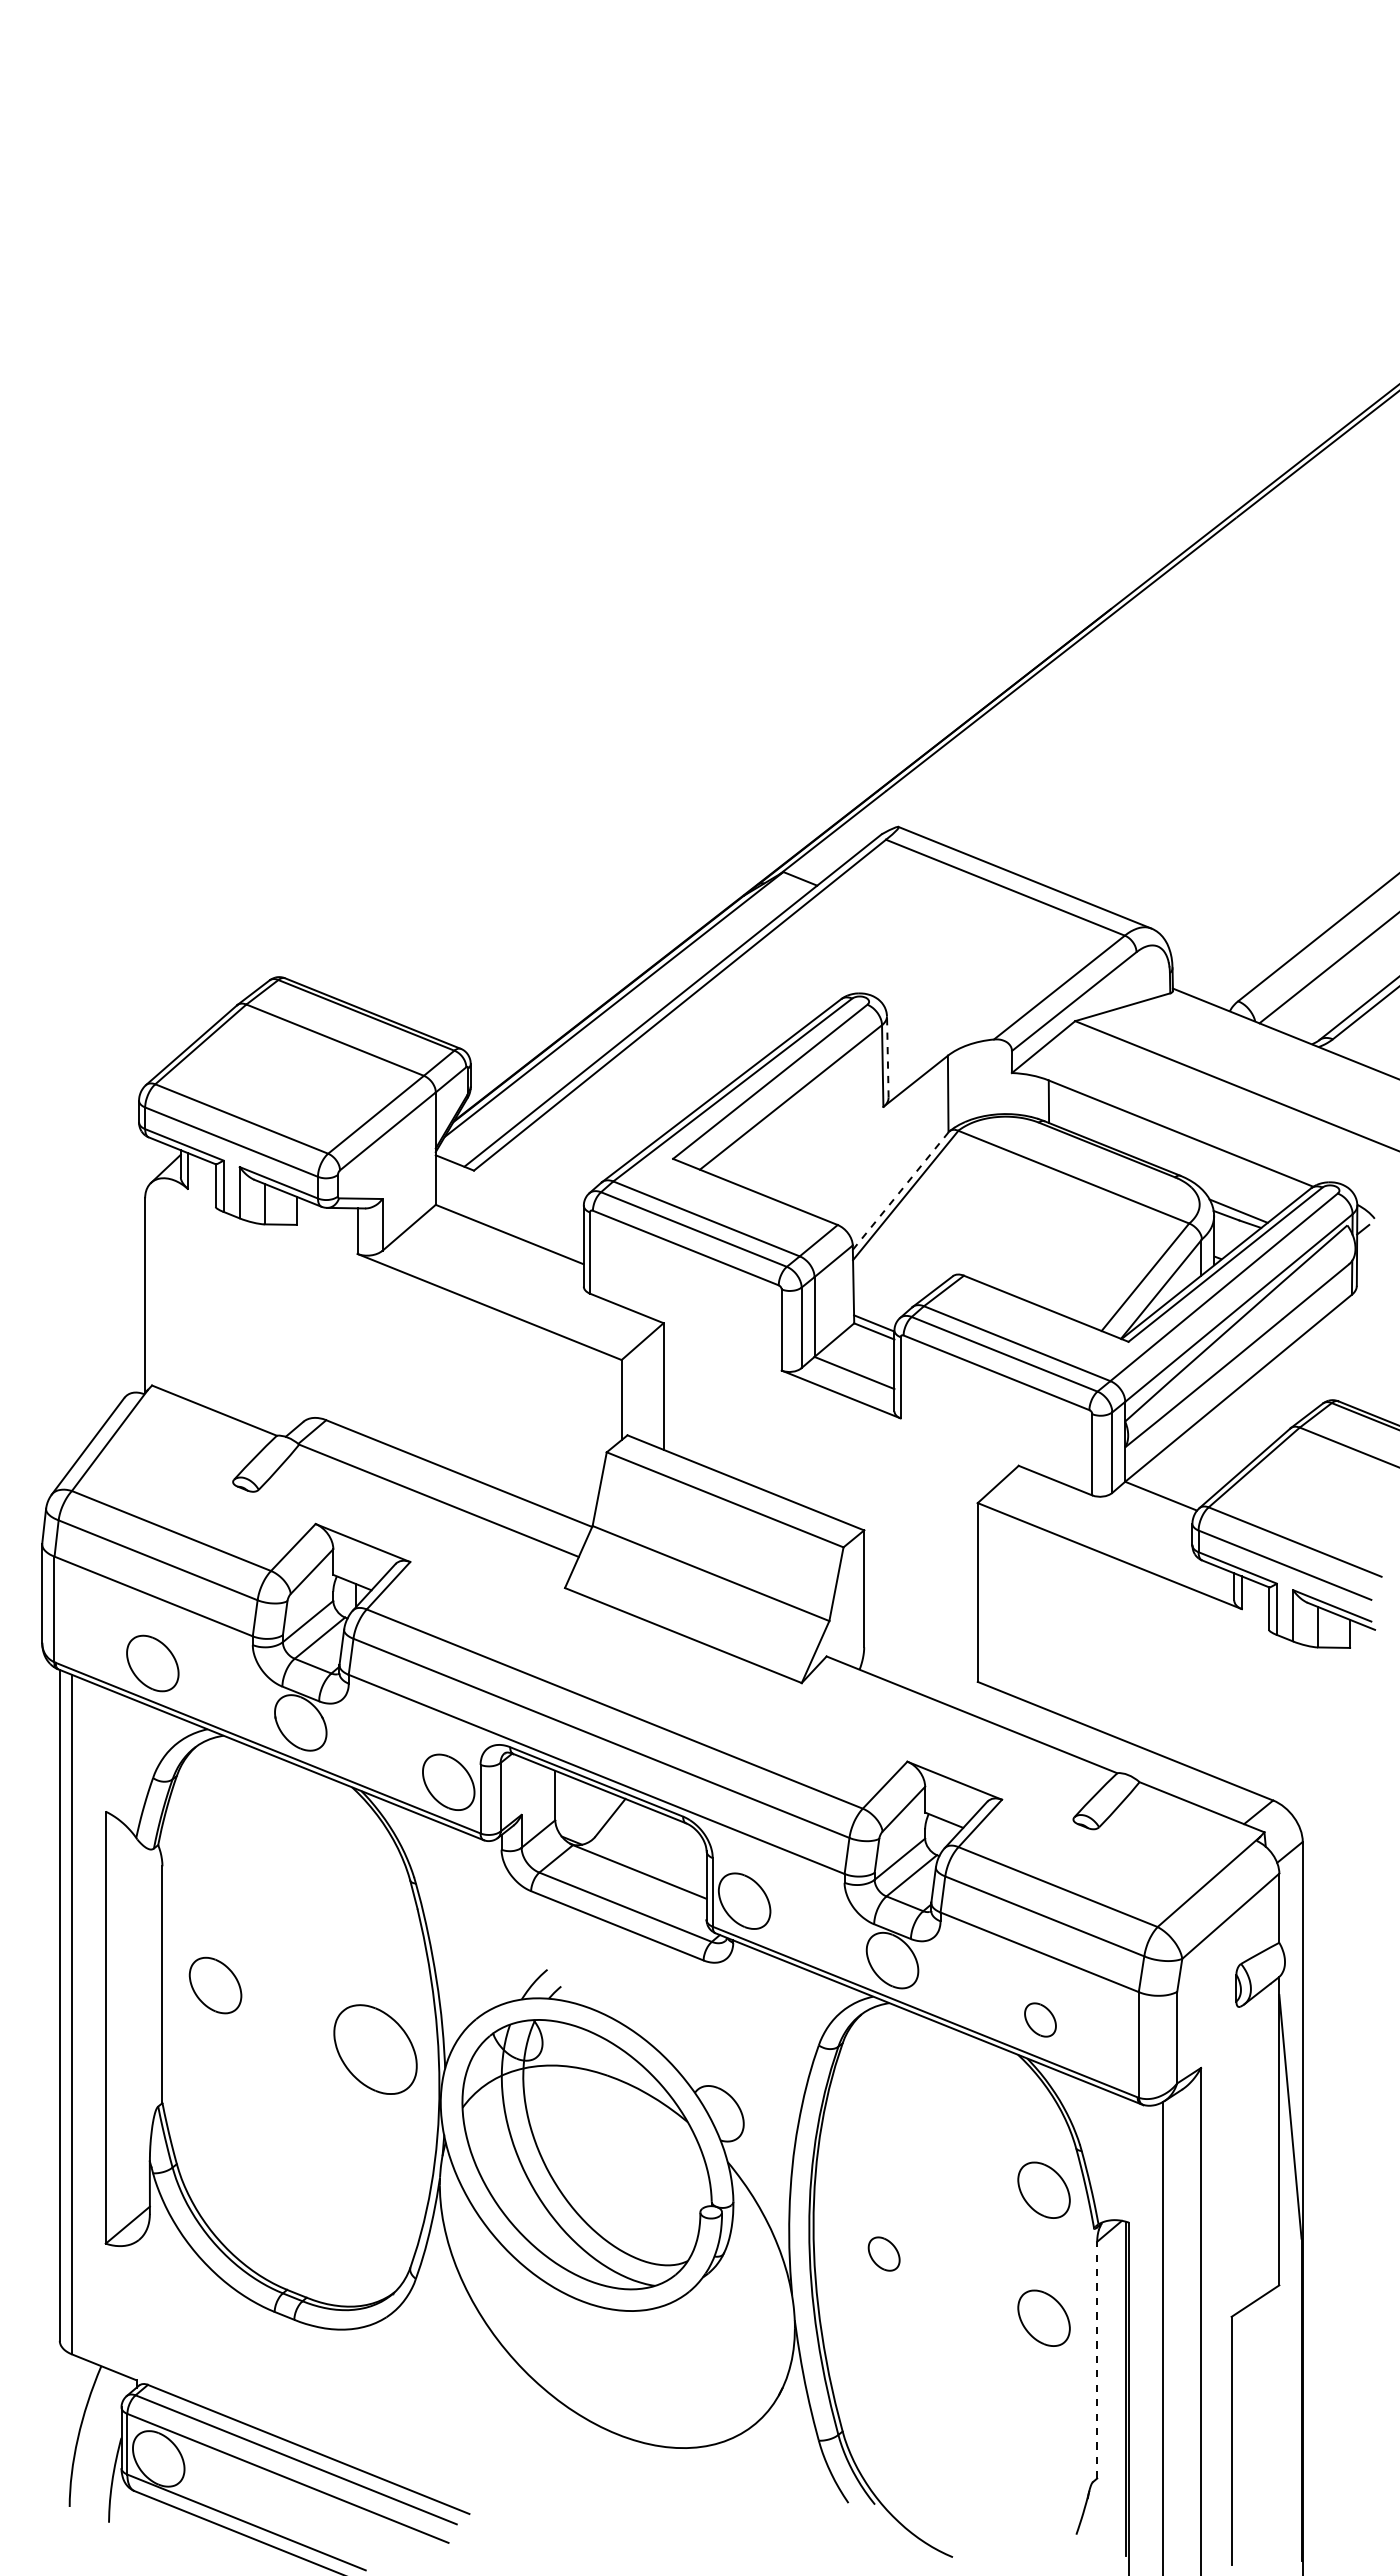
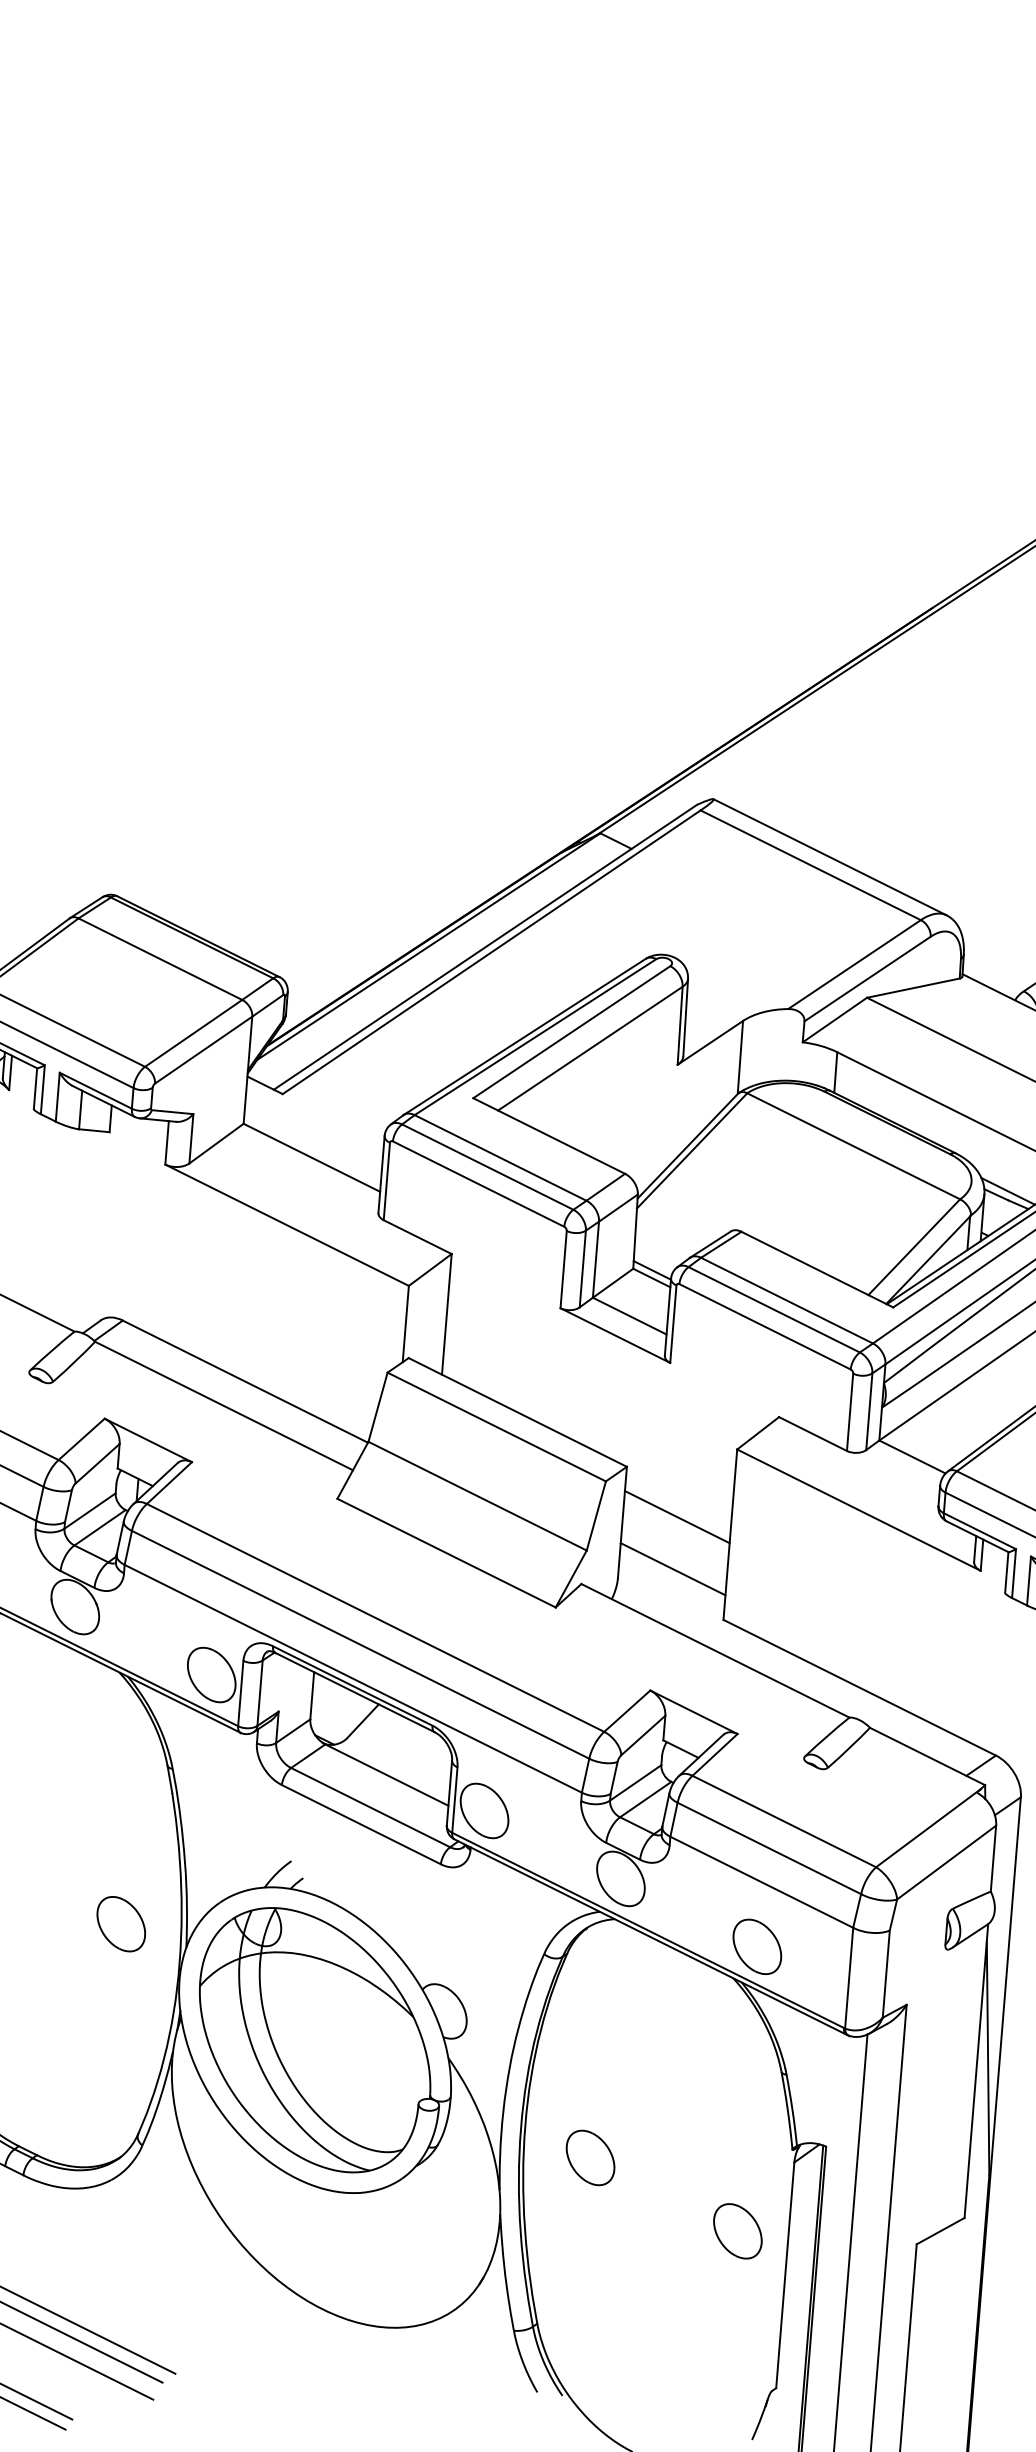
line: (887, 1056) -> (685, 1017), dashed -> solid
line: (901, 1190) -> (688, 1145), dashed -> solid
line: (920, 1578) -> (676, 1516), added
line: (920, 1633) -> (672, 1569), added
part: (1040, 2019) -> (757, 1946), size x1.67
part: (374, 2049) -> (120, 1923), size x0.62
part: (1043, 2189) -> (747, 2108), removed
part: (883, 2253) -> (589, 2157), size x1.67
line: (1097, 2359) -> (785, 2274), dashed -> solid

